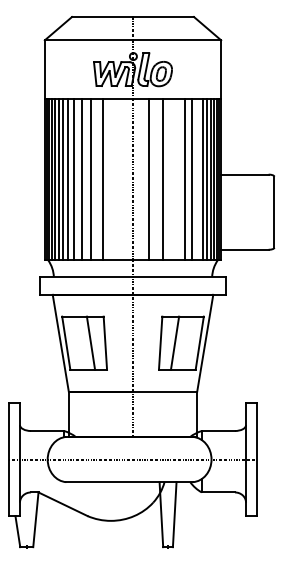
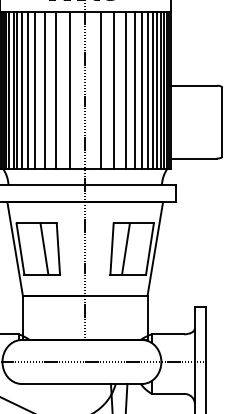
line: (117, 179) -> (70, 90), added
line: (174, 179) -> (125, 90), added
line: (198, 179) -> (148, 90), added

